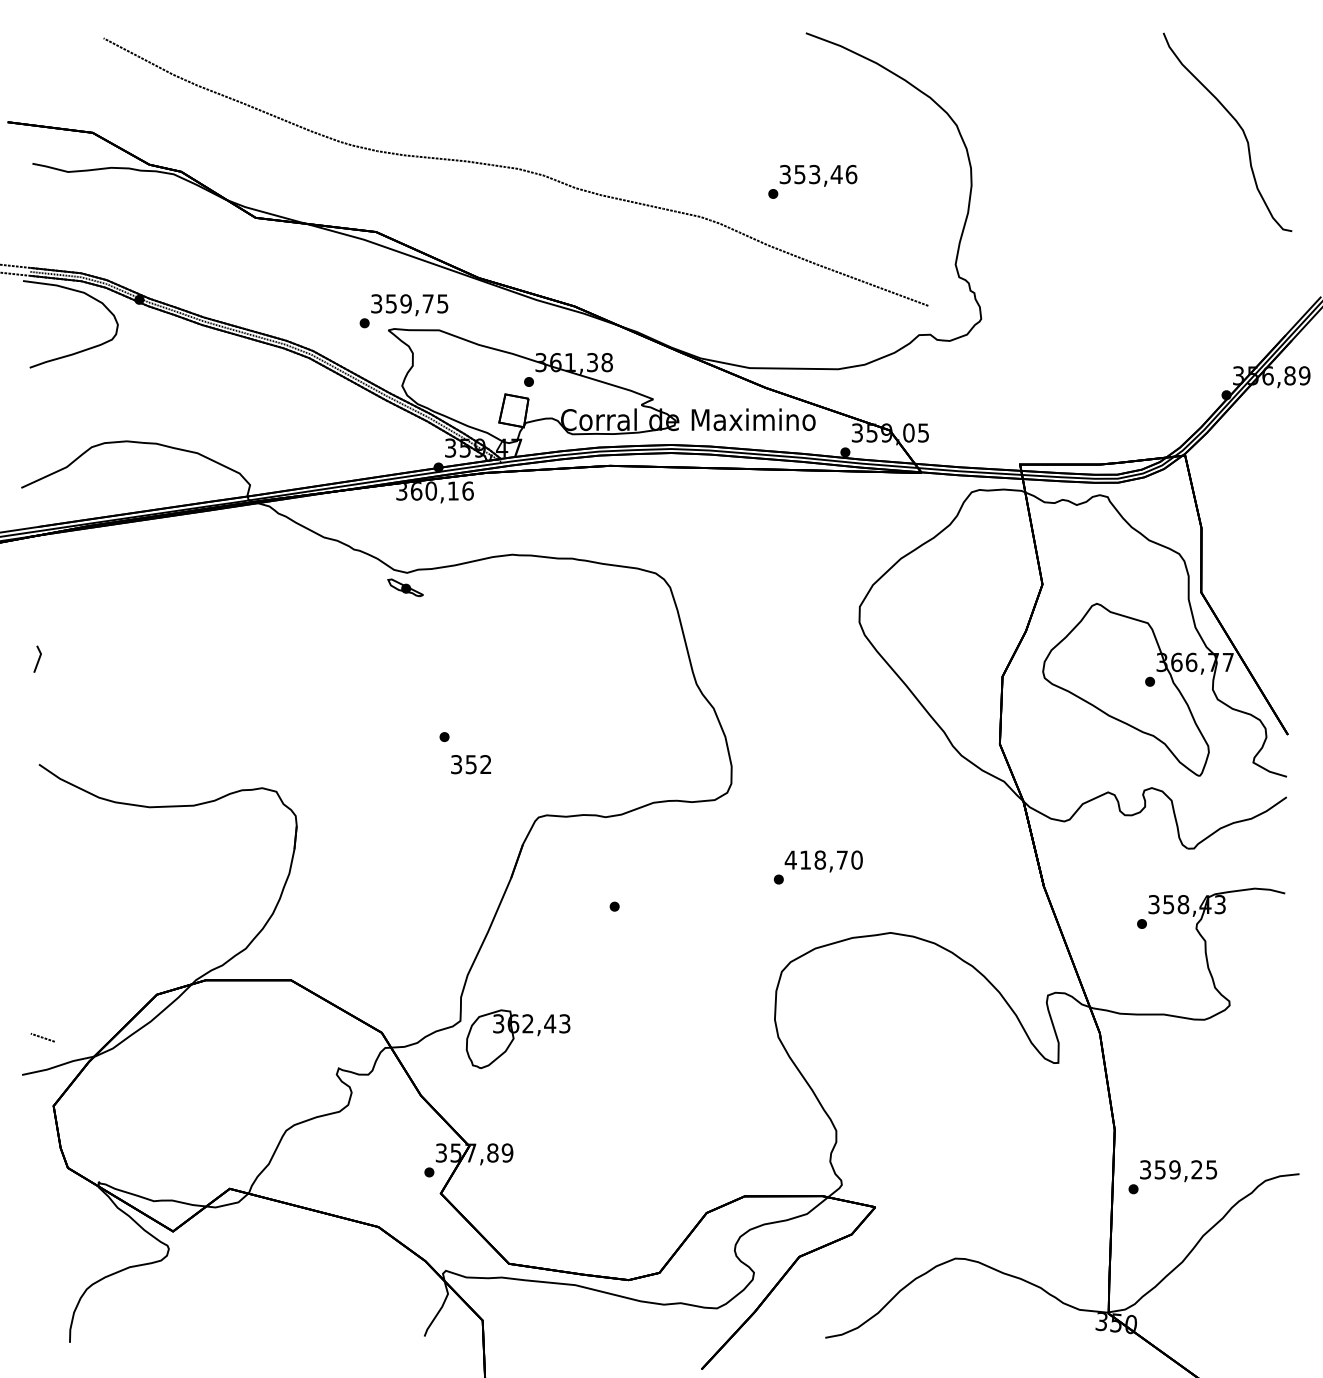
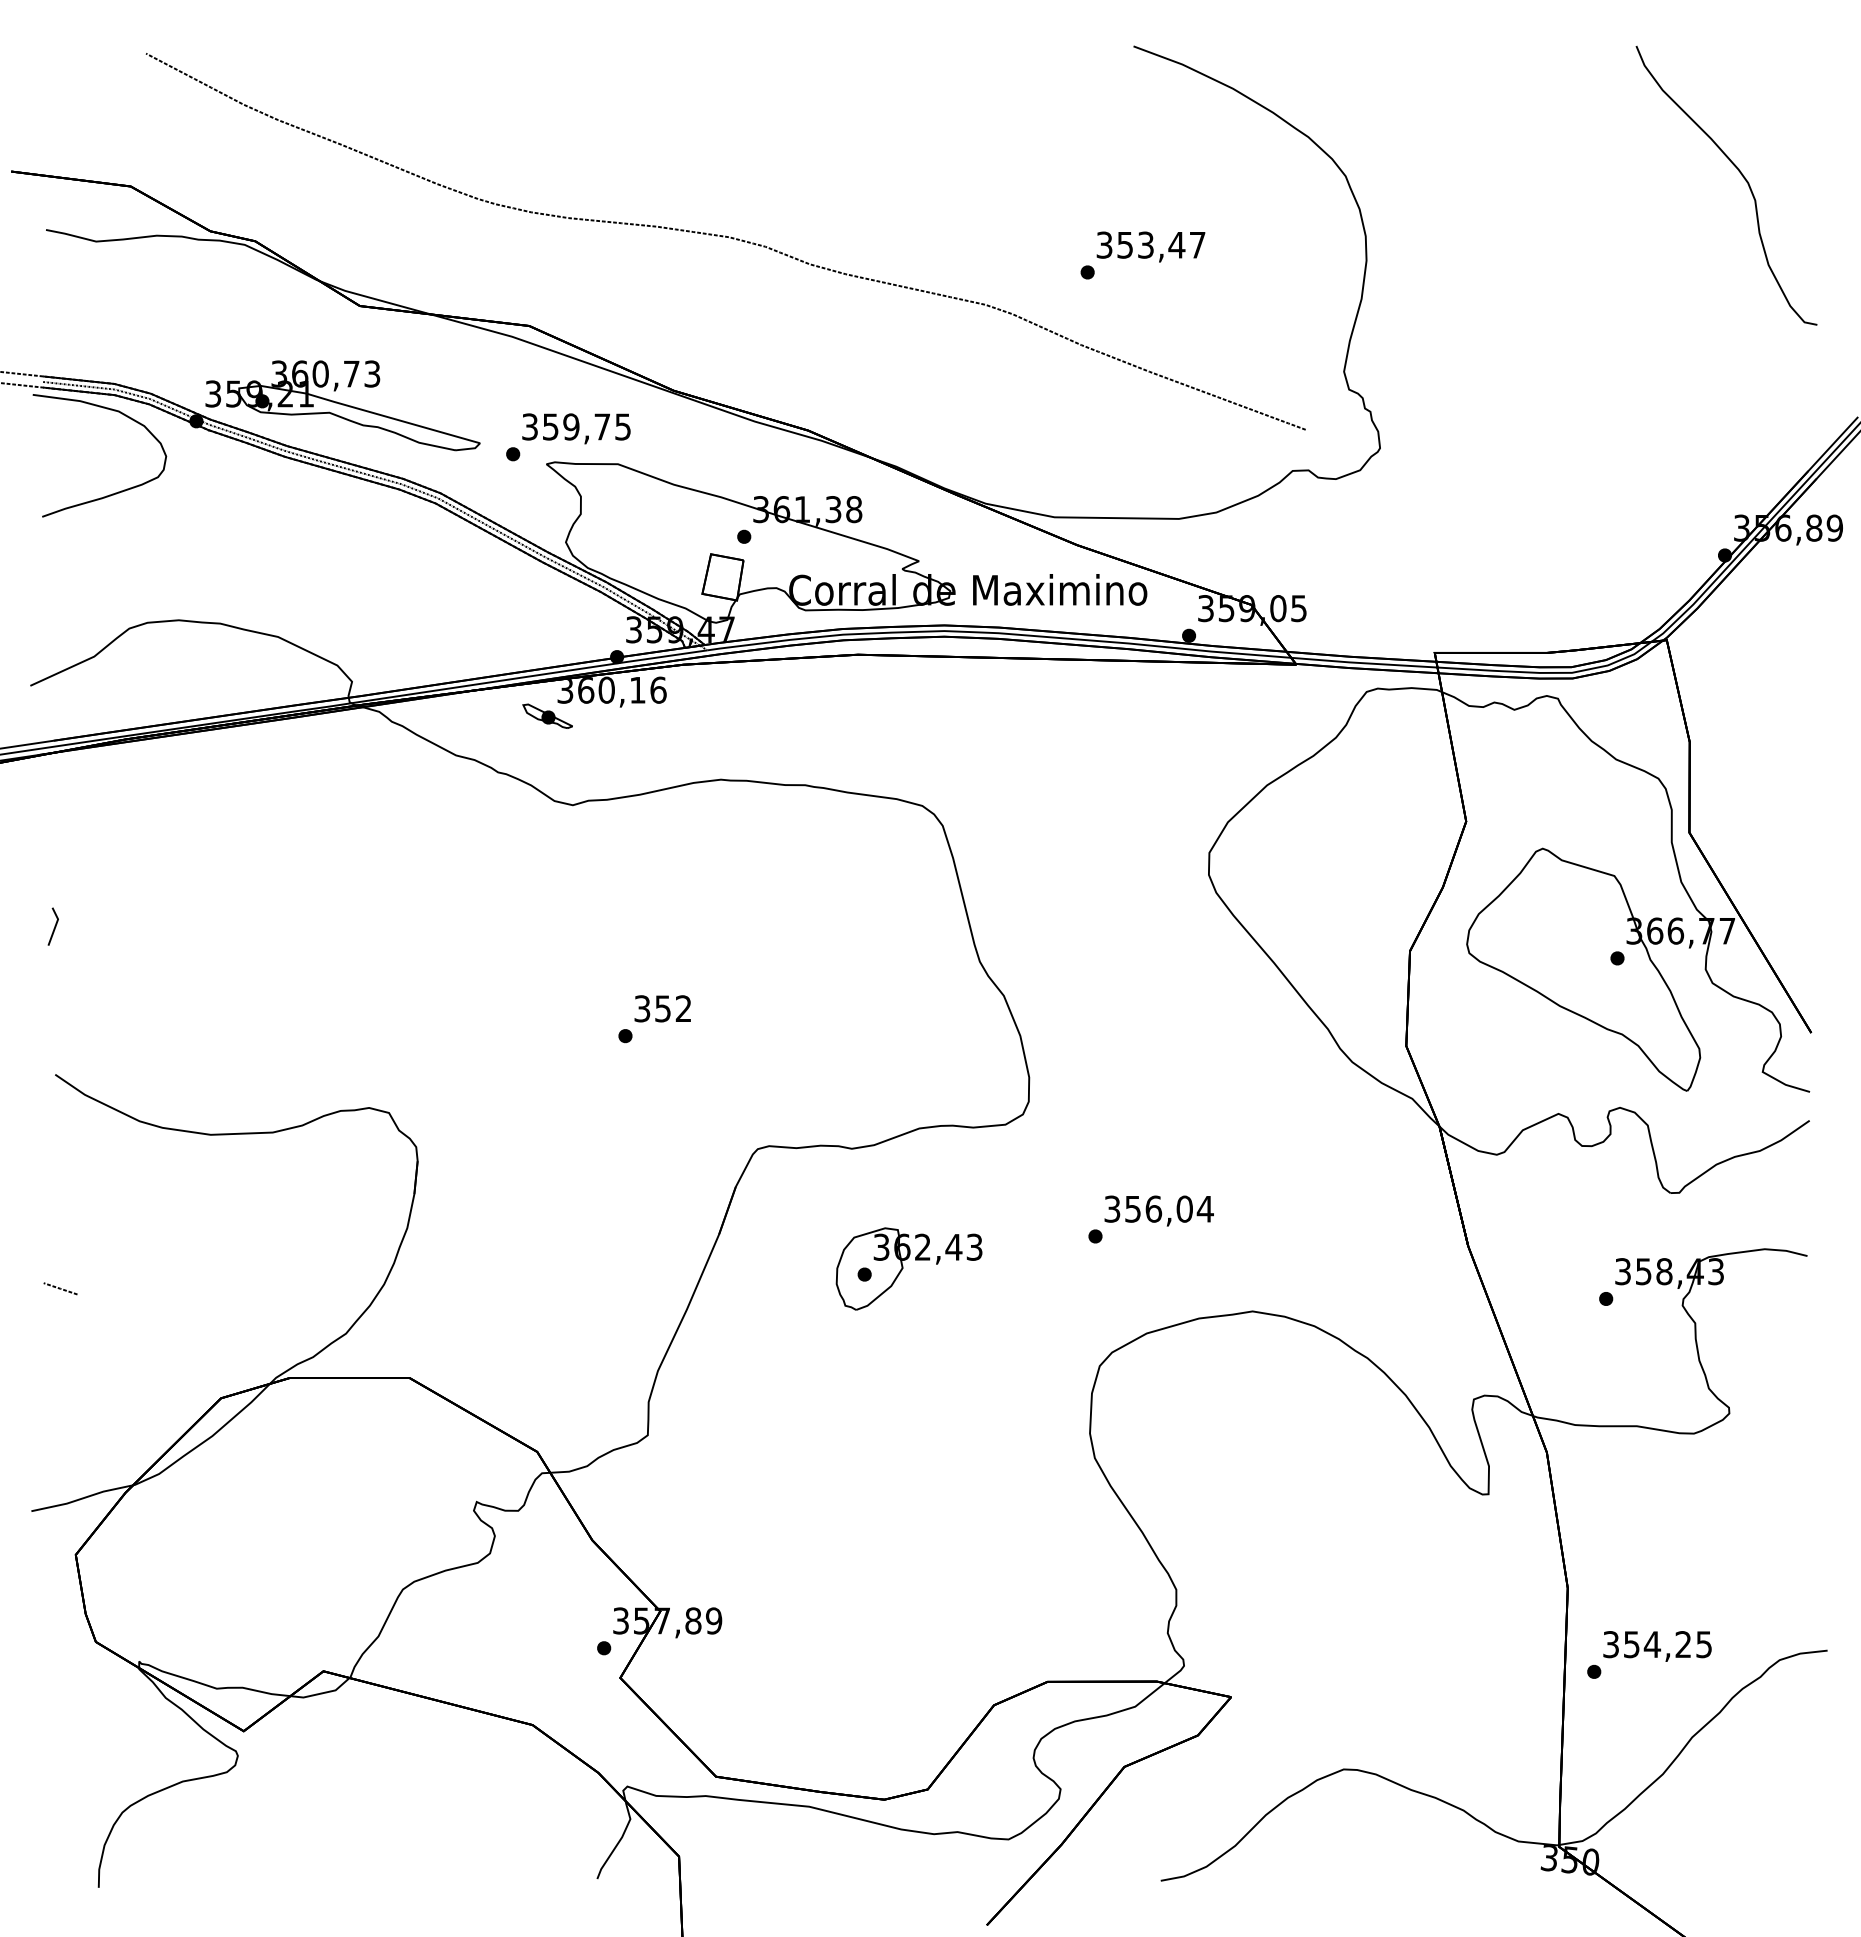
text: (851, 174) -> (1197, 244), 353,46 -> 353,47
part: (243, 288) -> (342, 405), added
part: (405, 587) -> (547, 715), moved
text: (470, 764) -> (662, 1008), moved
text: (823, 859) -> (1158, 1208), 418,70 -> 356,04
line: (42, 1037) -> (60, 1288), moved
part: (517, 1038) -> (908, 1268), moved
text: (1174, 1169) -> (1652, 1644), 359,25 -> 354,25

